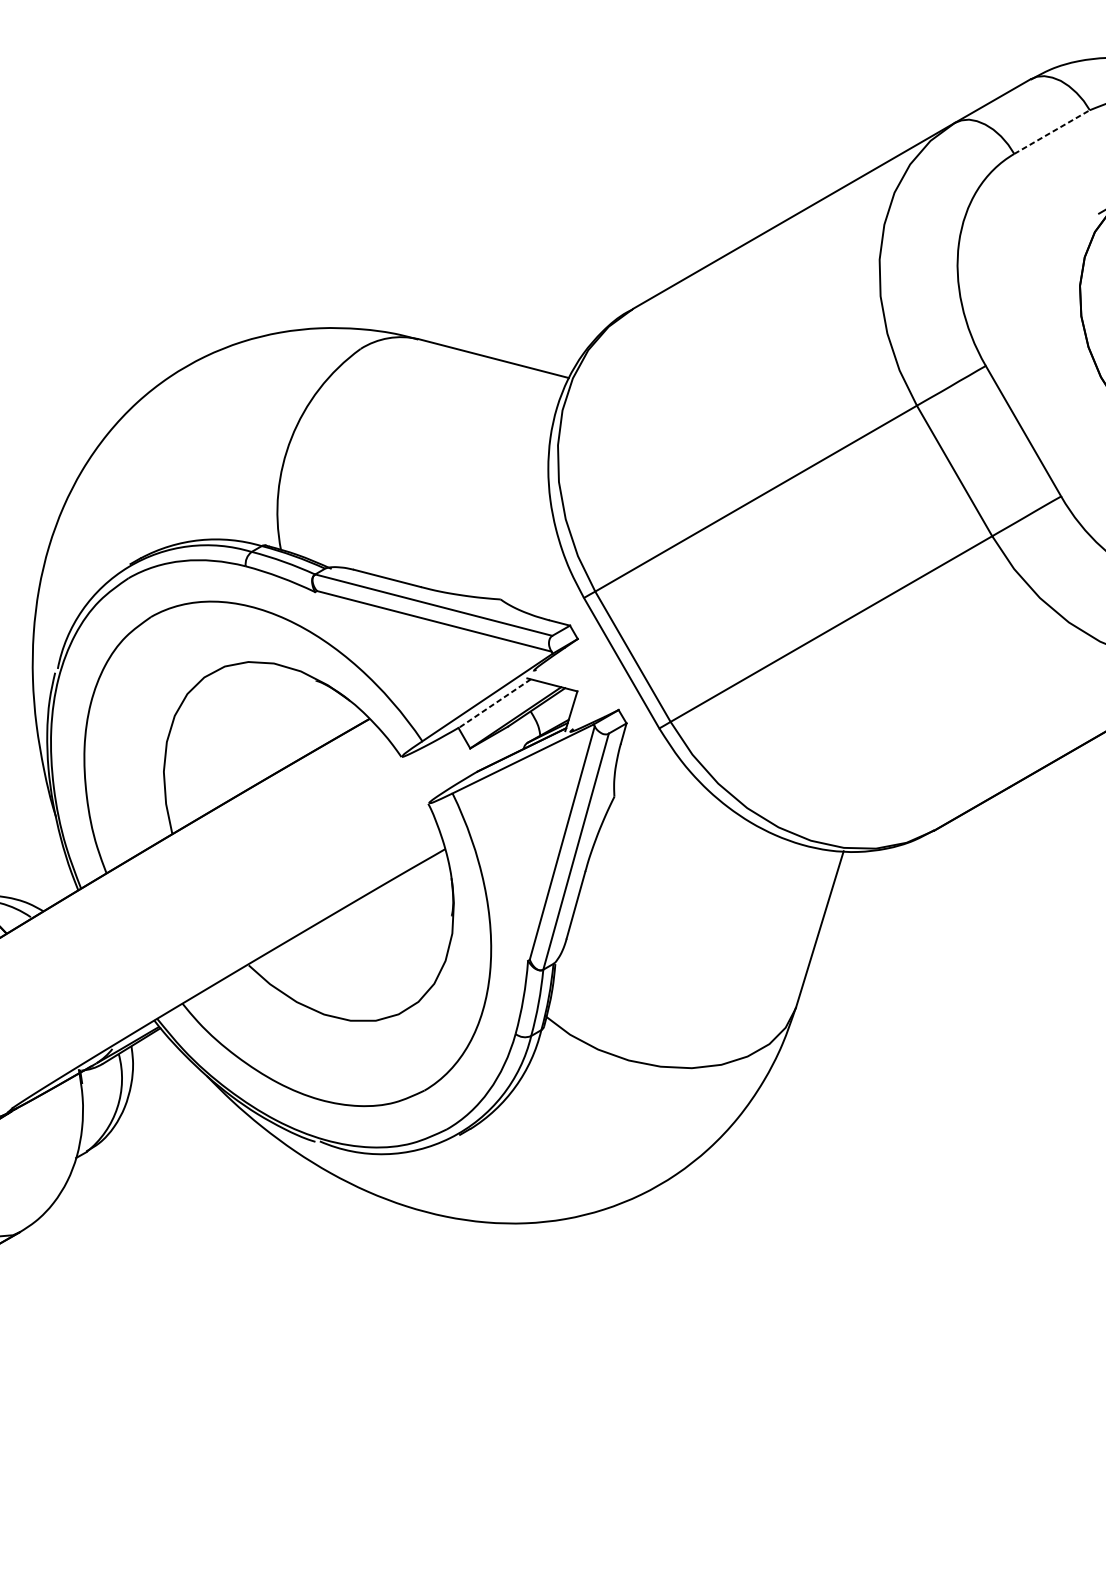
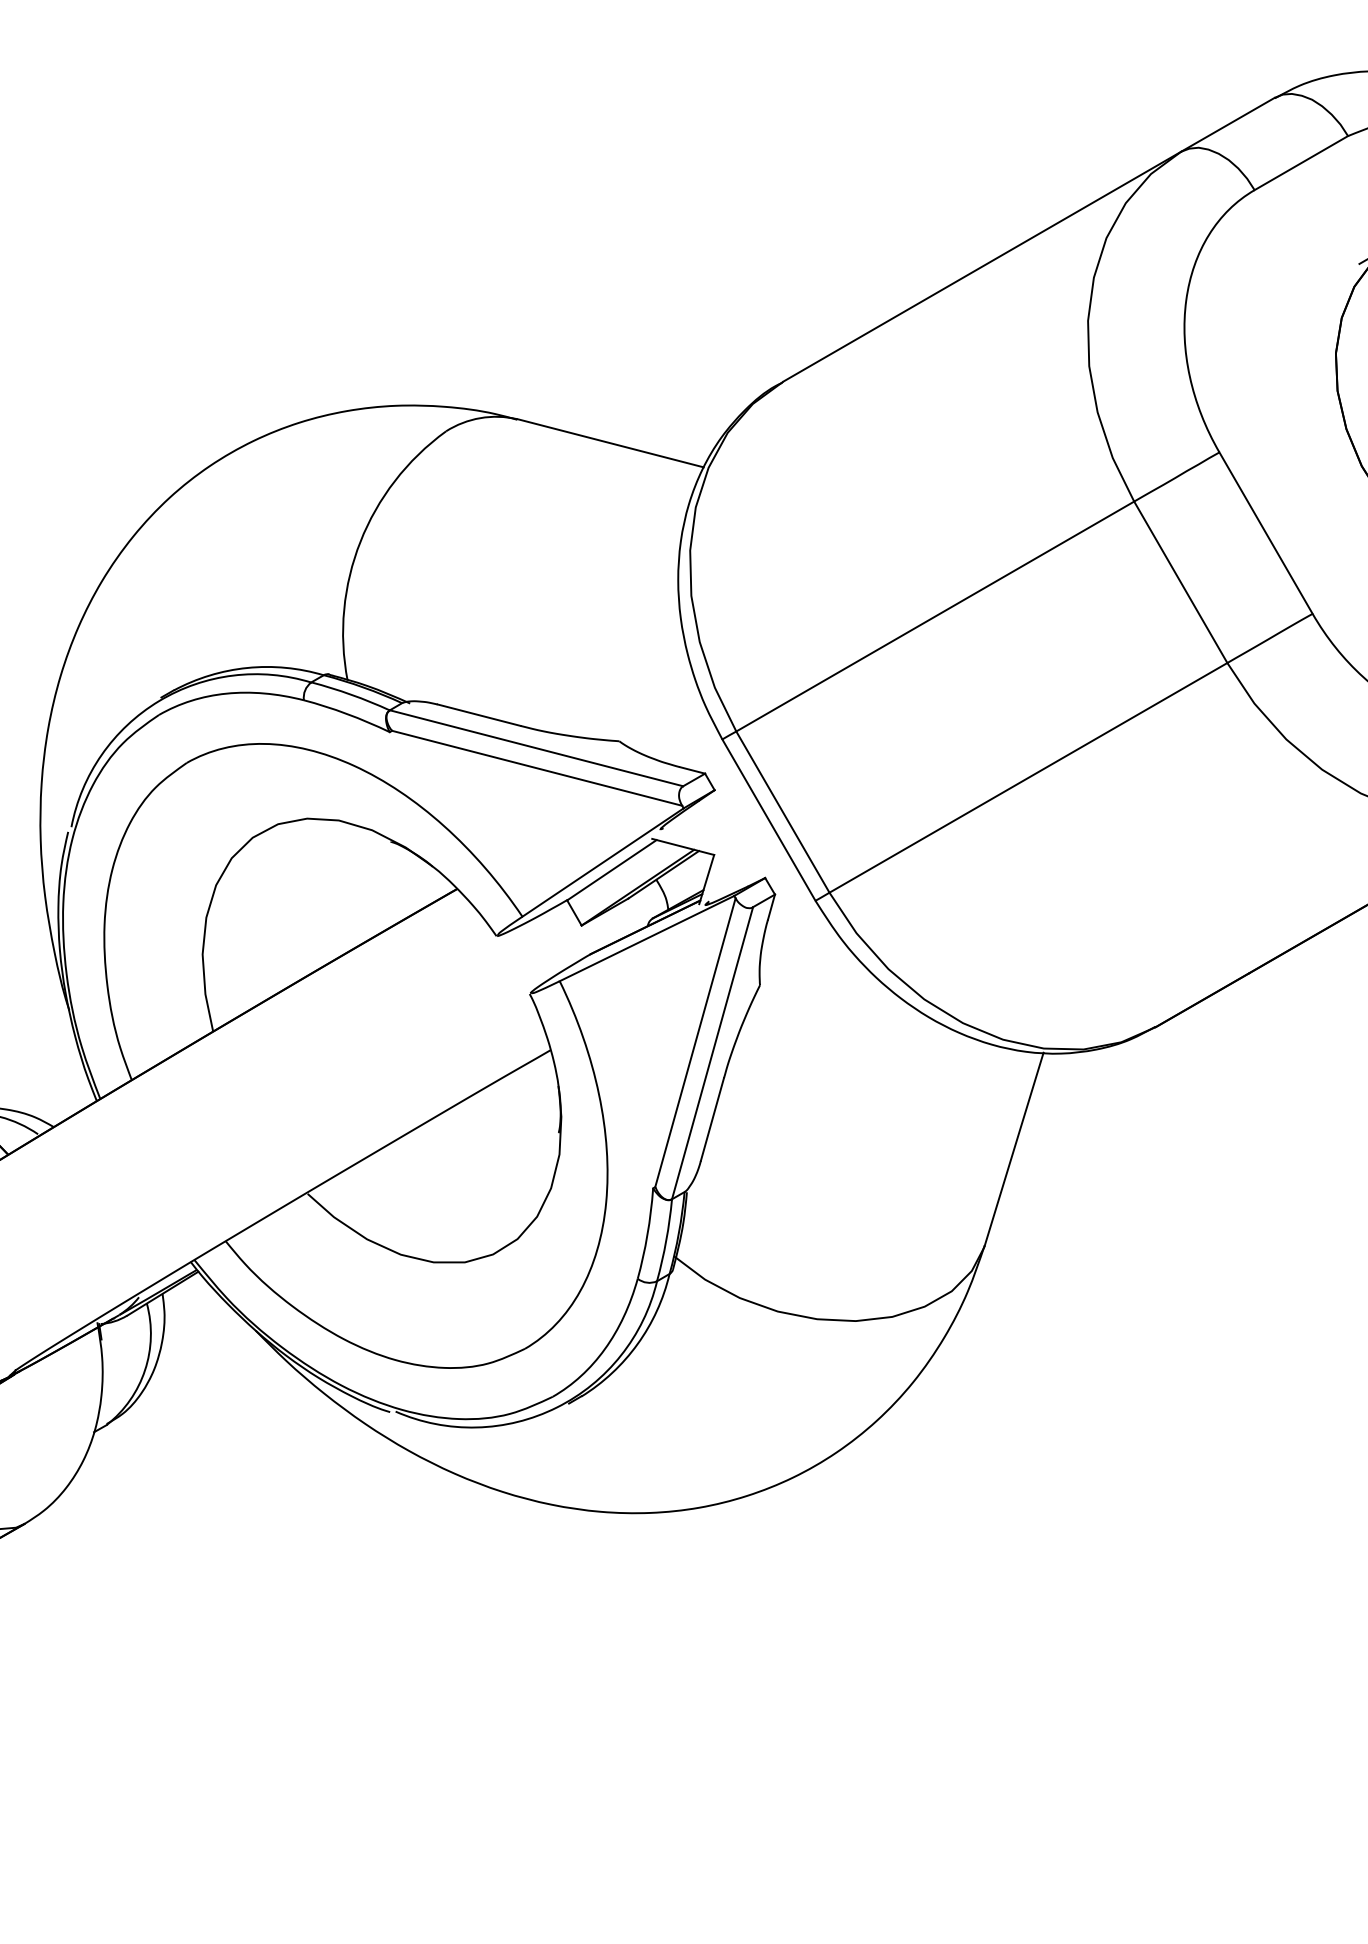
line: (1052, 132) -> (1301, 163), dashed -> solid
line: (494, 703) -> (611, 870), dashed -> solid

